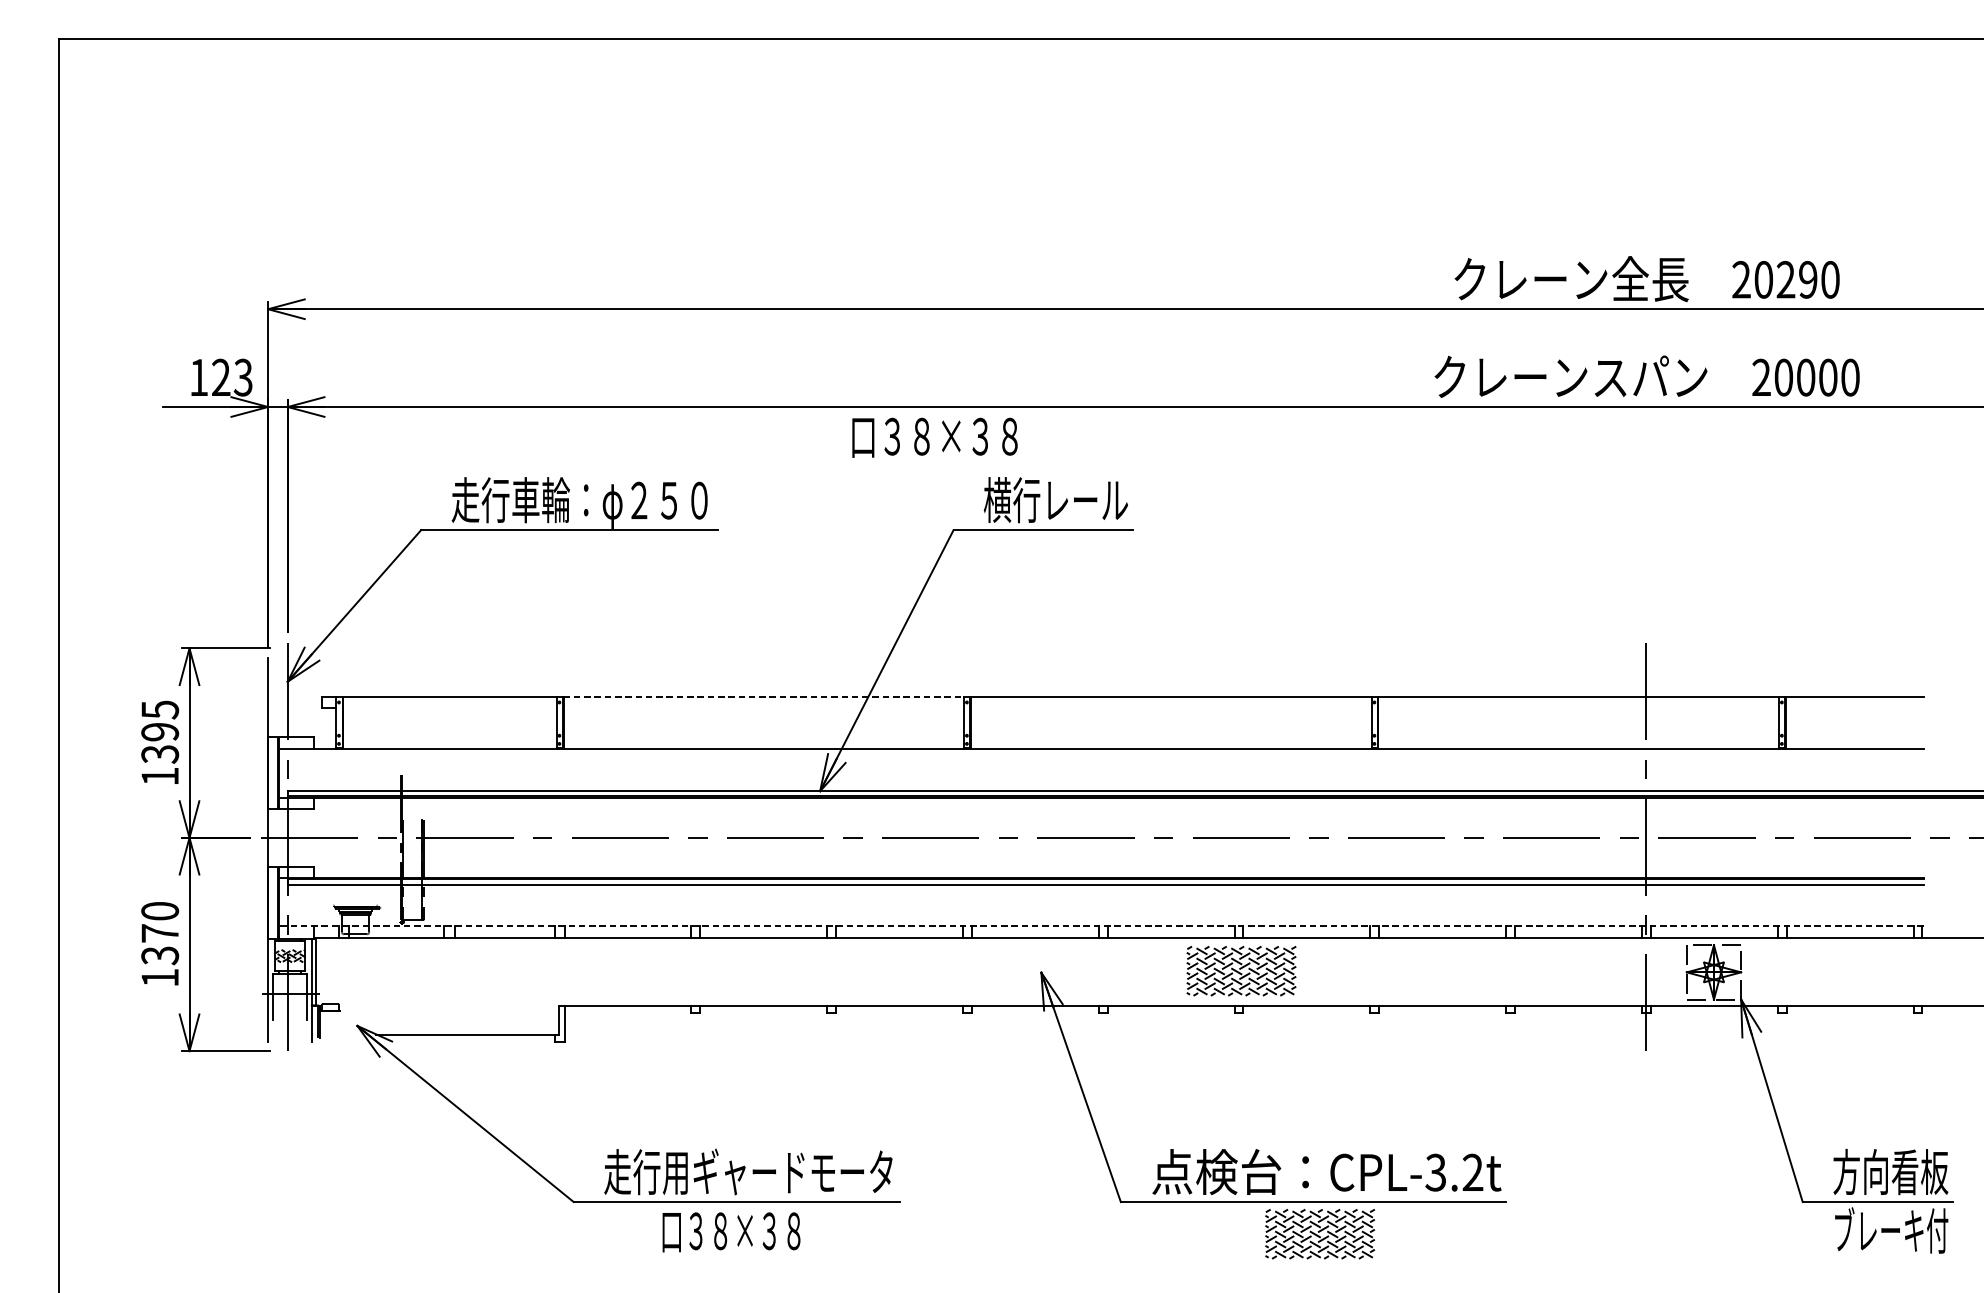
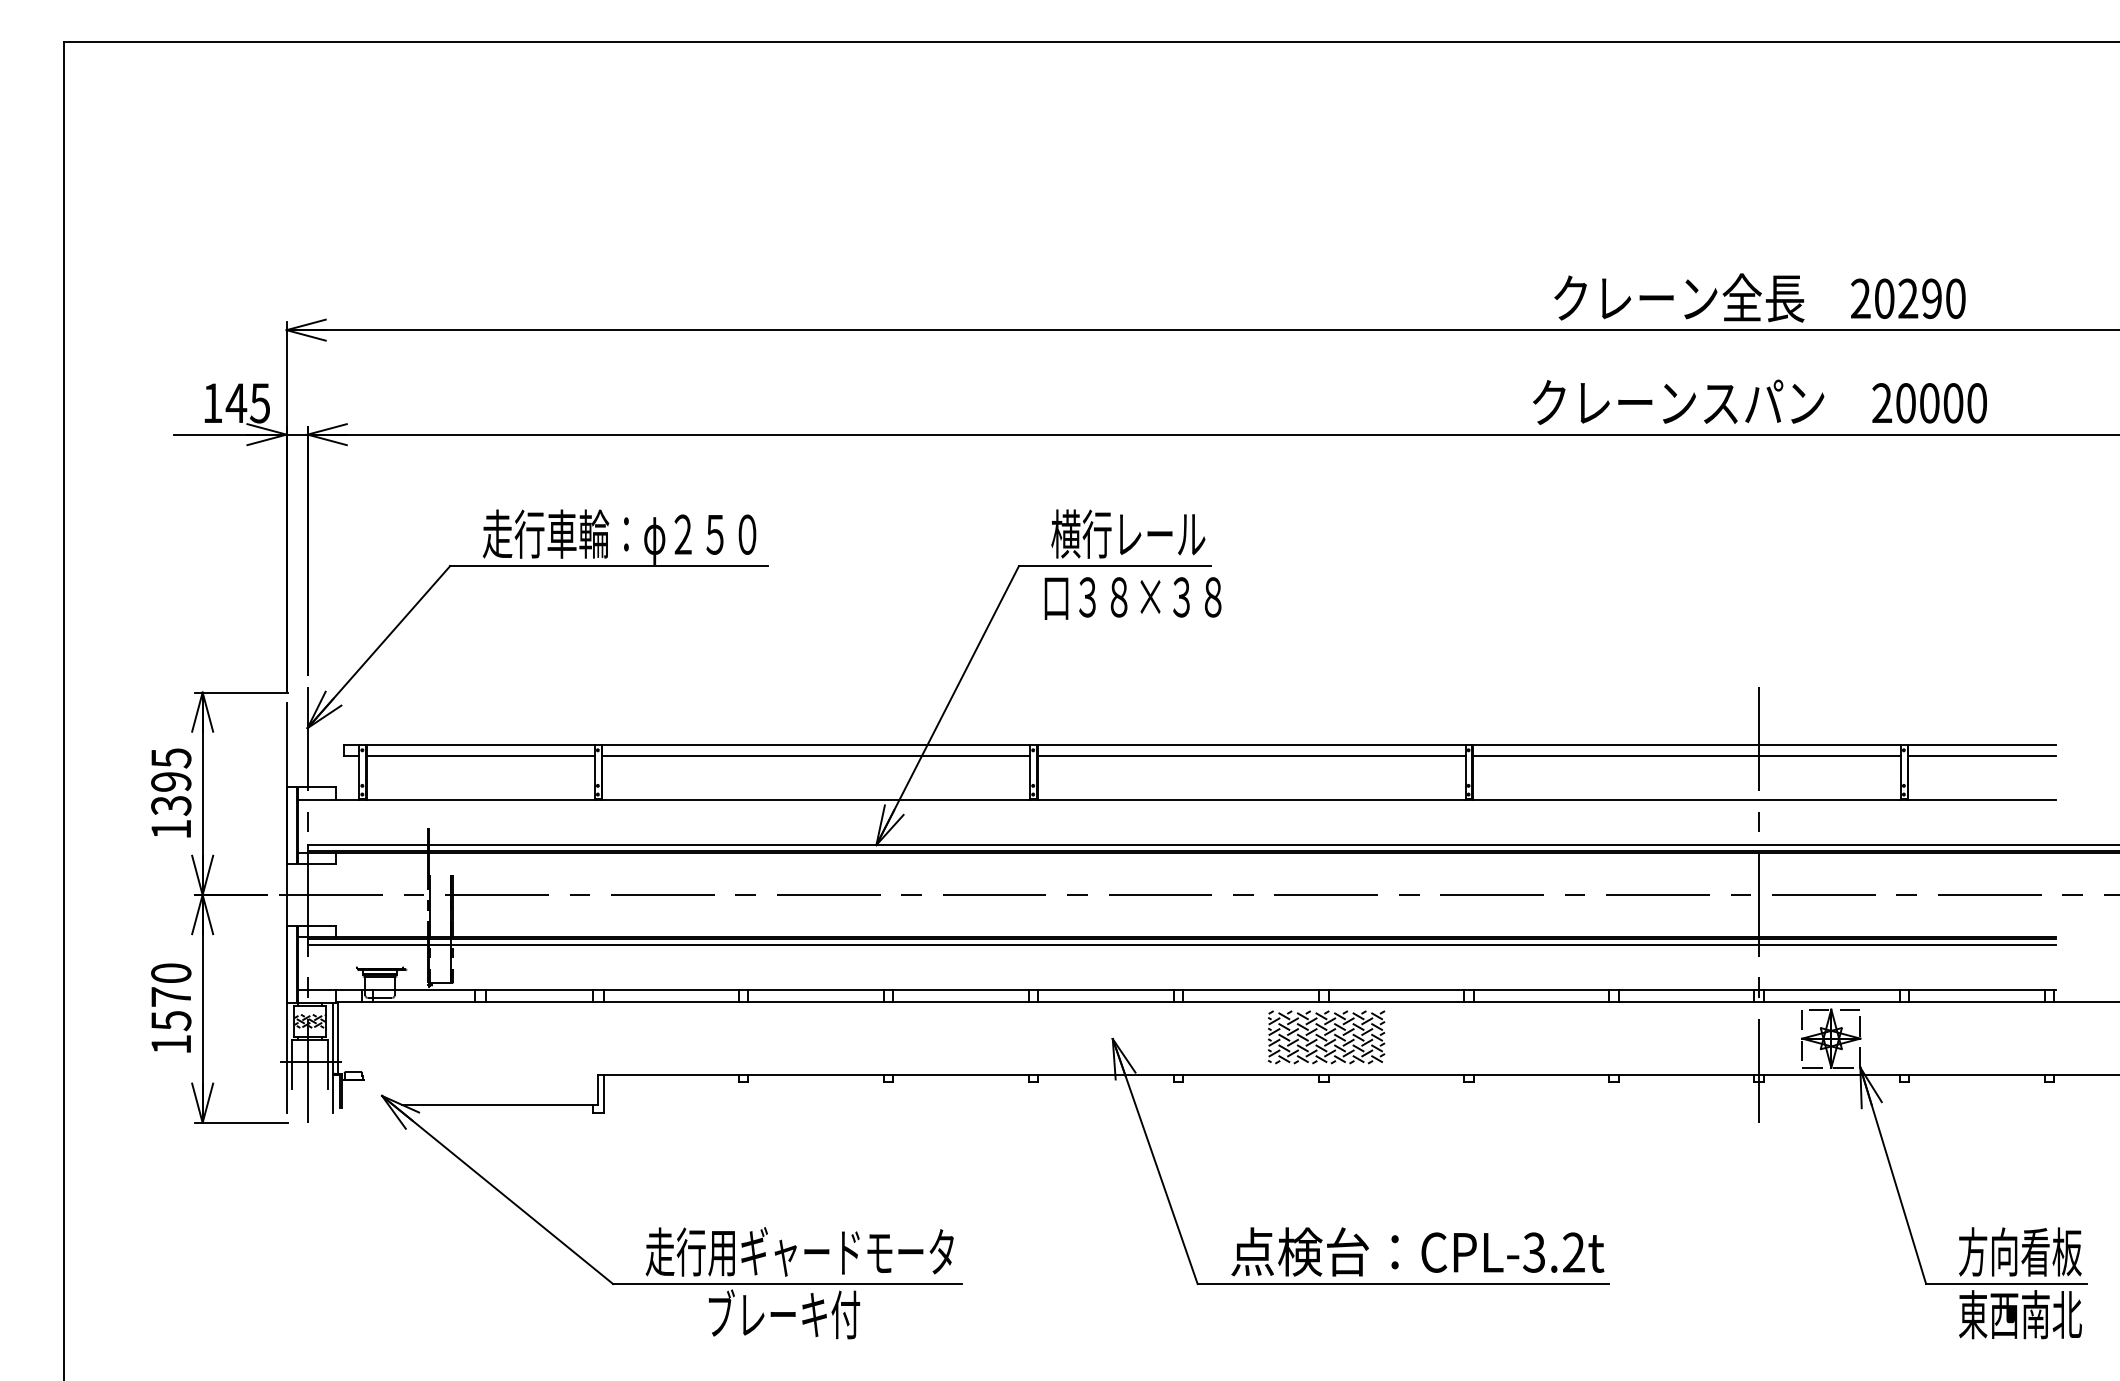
text: (231, 377) -> (247, 403), 123 -> 145
text: (934, 437) -> (1132, 598), moved
line: (764, 697) -> (816, 744), dashed -> solid
line: (449, 707) -> (480, 755), added
line: (764, 707) -> (816, 755), added
line: (1171, 707) -> (1251, 755), added
line: (1578, 707) -> (1686, 755), added
line: (1854, 707) -> (1981, 755), added
line: (1101, 926) -> (1176, 989), dashed -> solid
text: (160, 956) -> (171, 1021), 1370 -> 1570
text: (734, 1230) -> (784, 1314), 口３８×３８ -> ブレーキ付
text: (1891, 1230) -> (2020, 1314), ブレーキ付 -> 東西南北
part: (1320, 1234) -> (1410, 1318), removed

